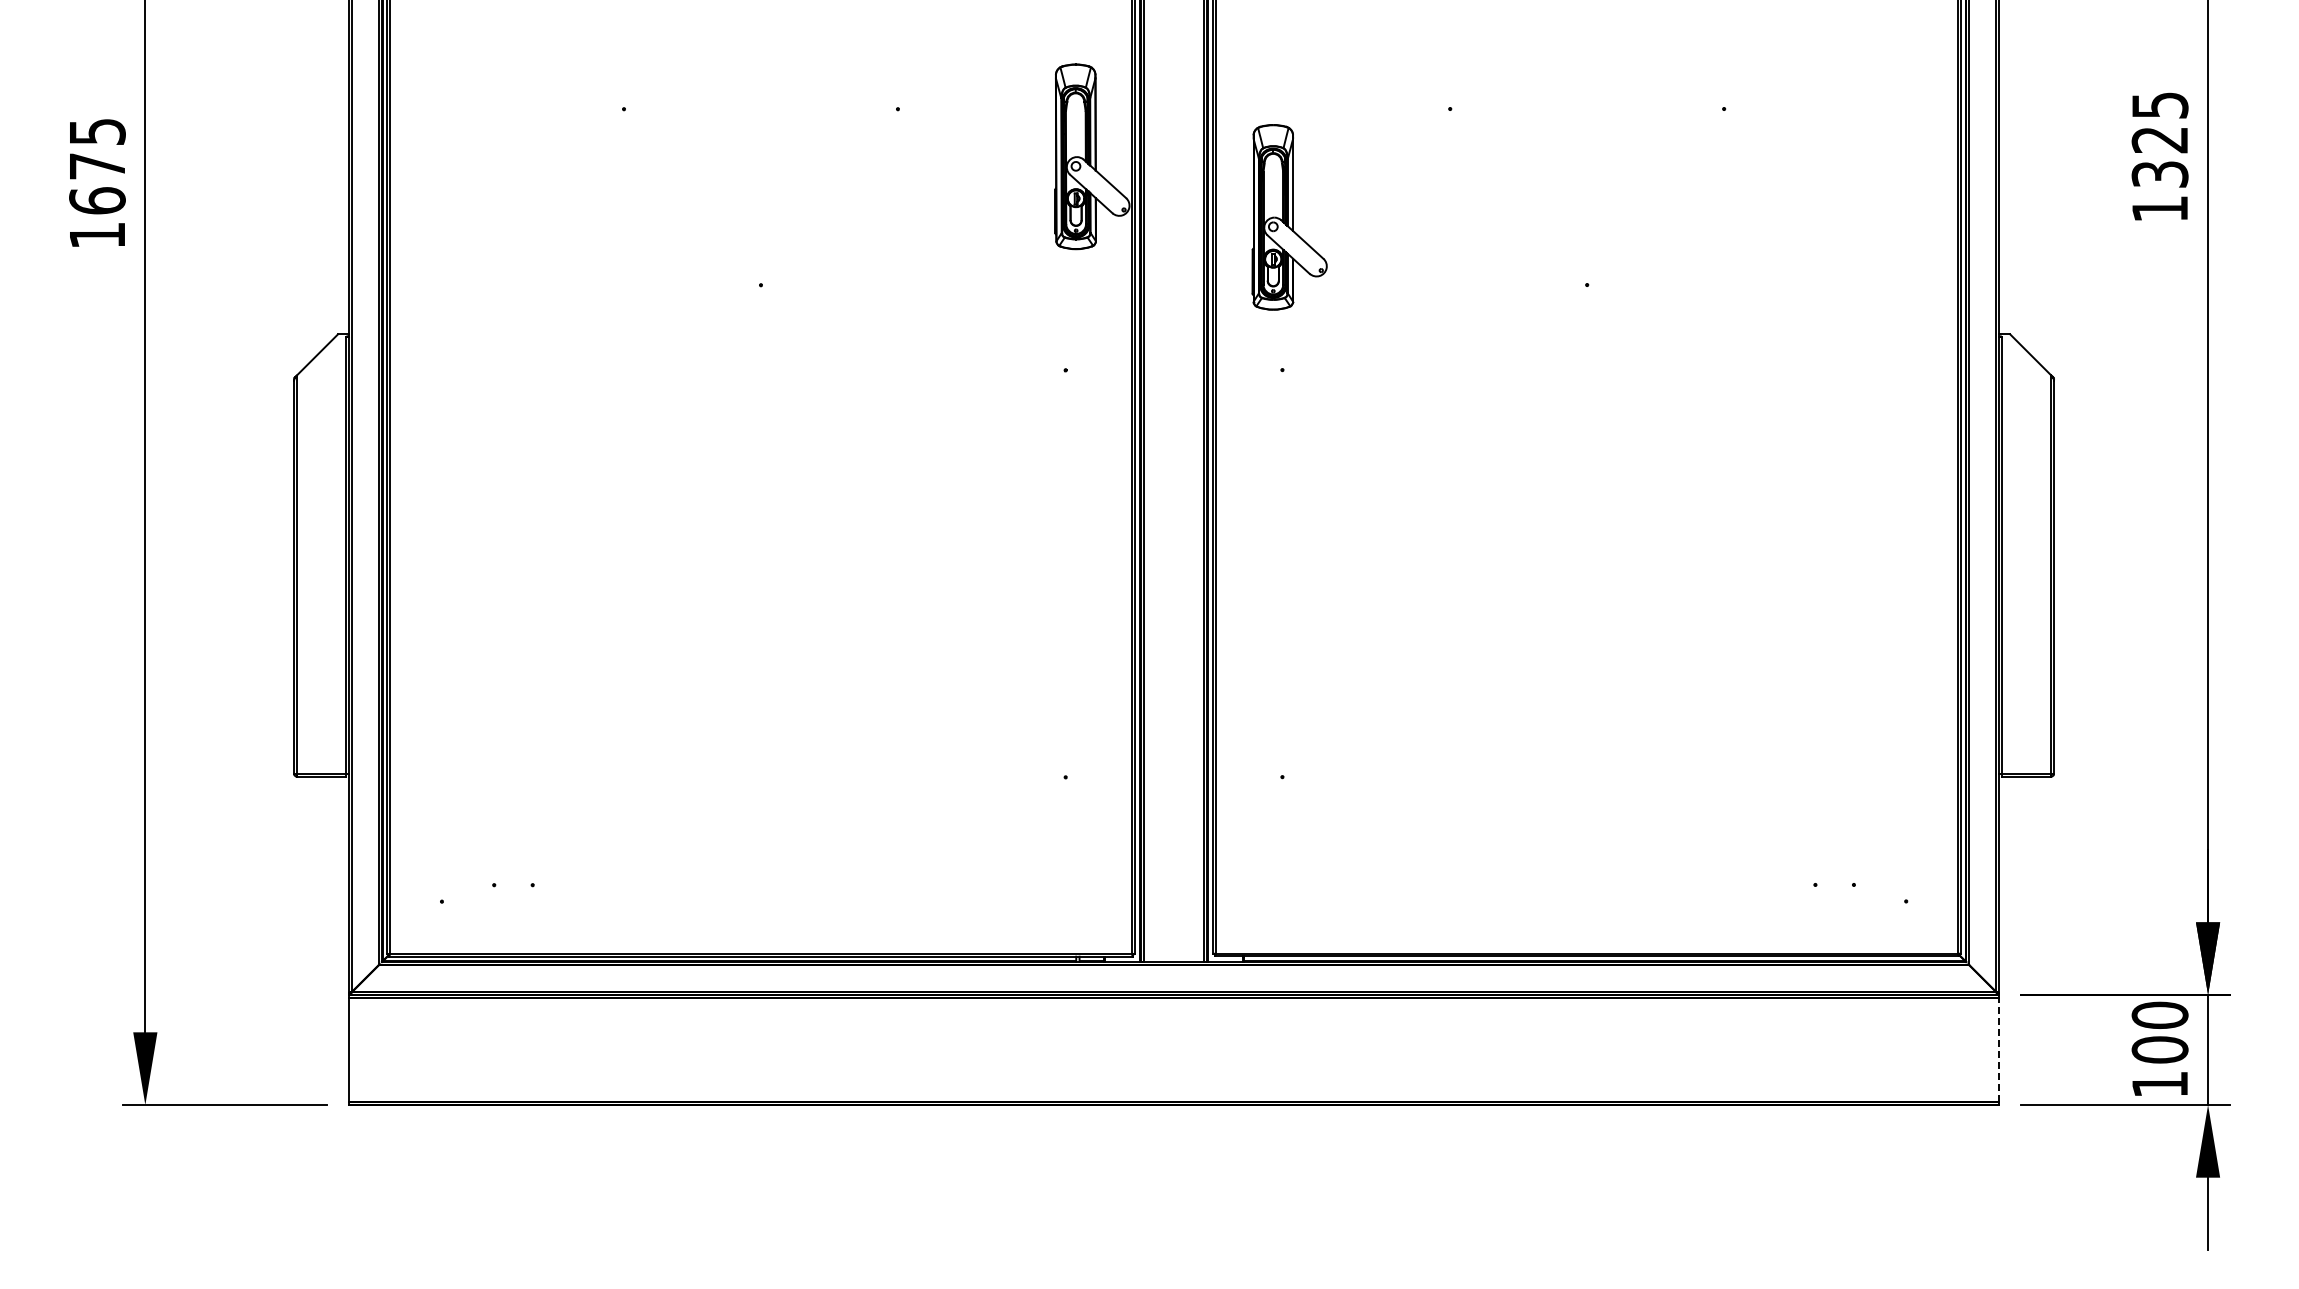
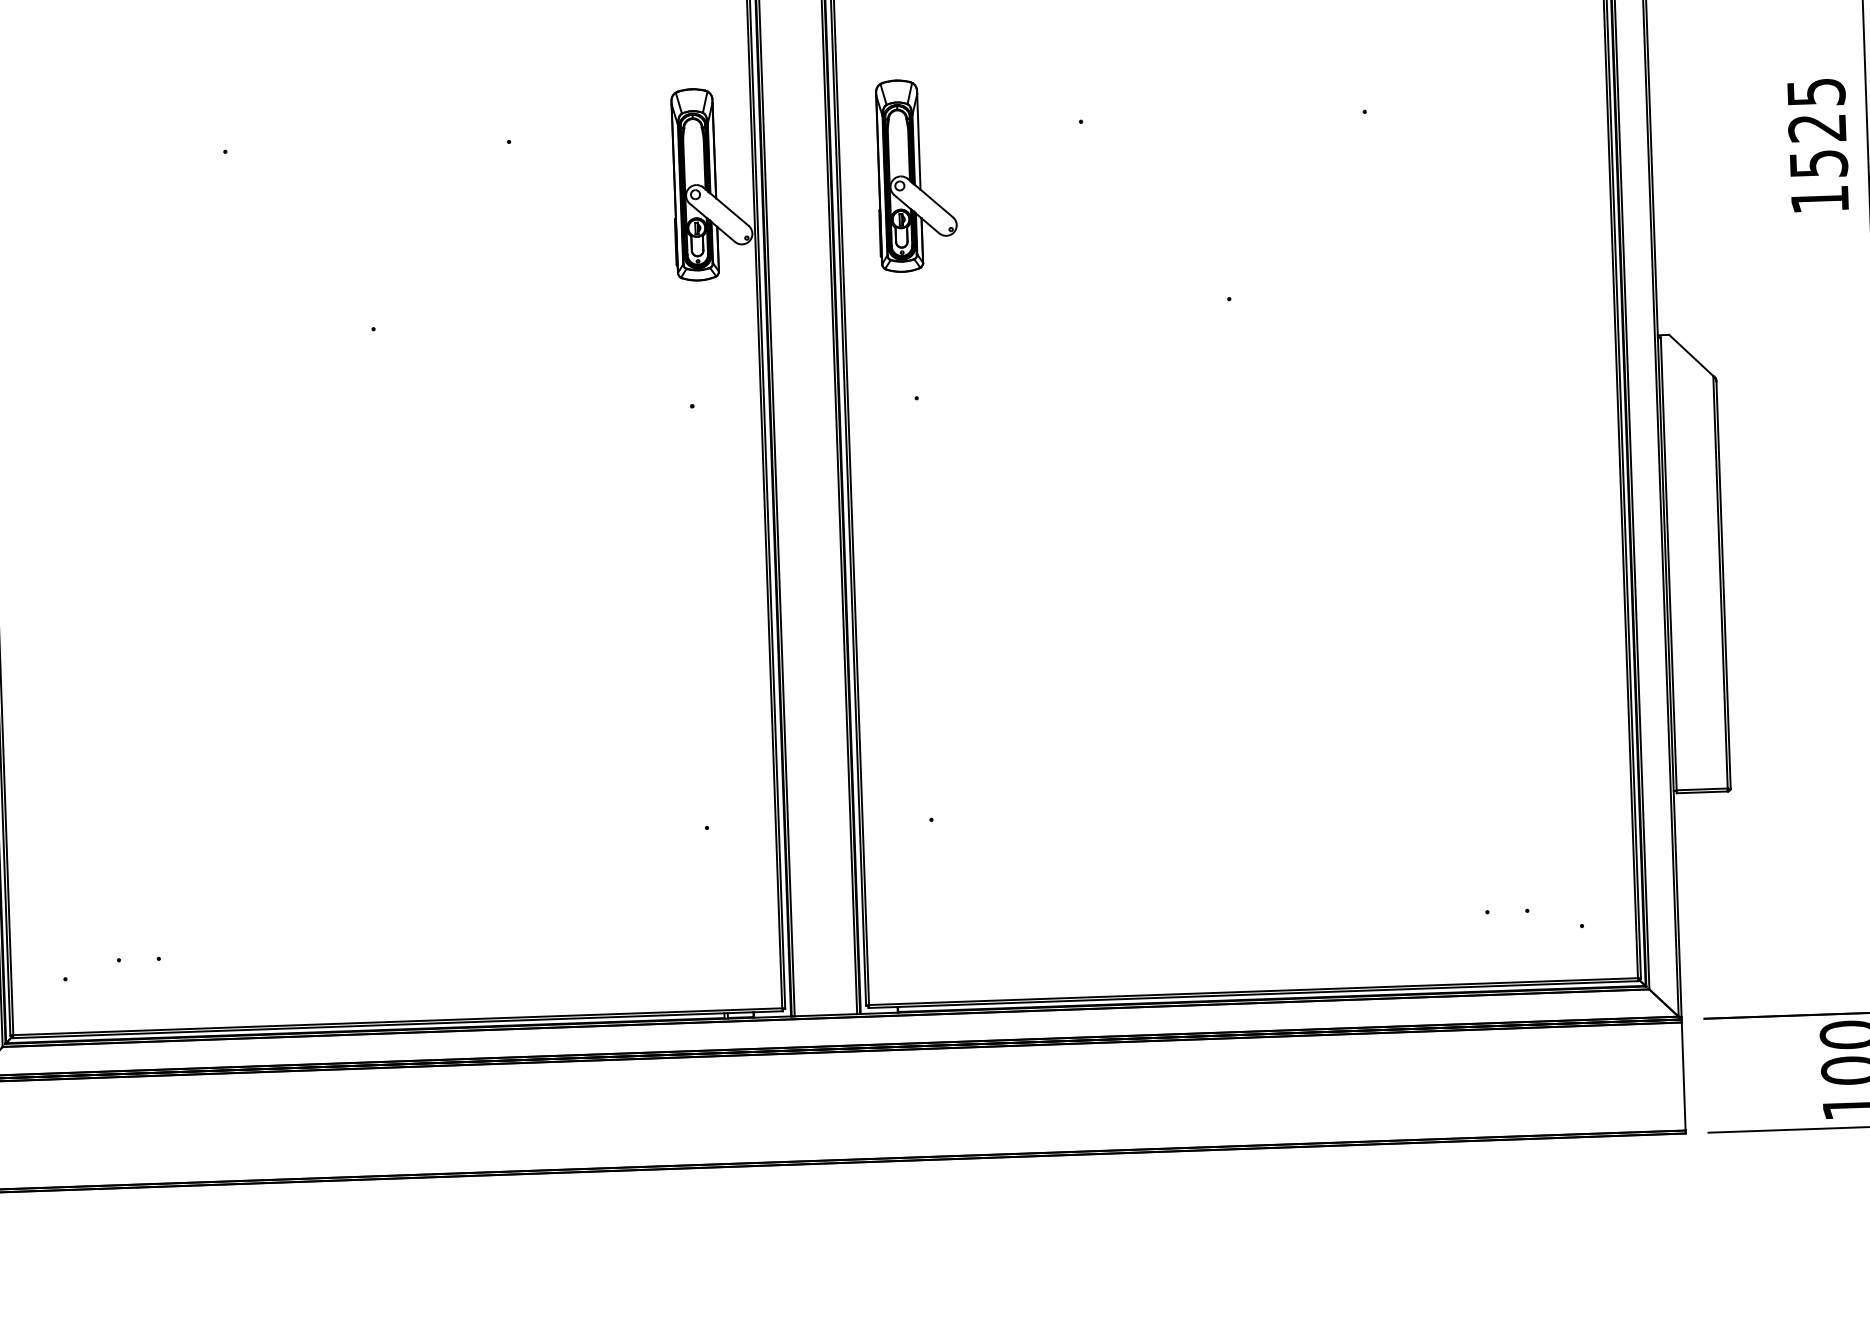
text: (2159, 174) -> (1818, 163), 1325 -> 1525
part: (1289, 217) -> (916, 175), moved
line: (1999, 1049) -> (1684, 1076), dashed -> solid

